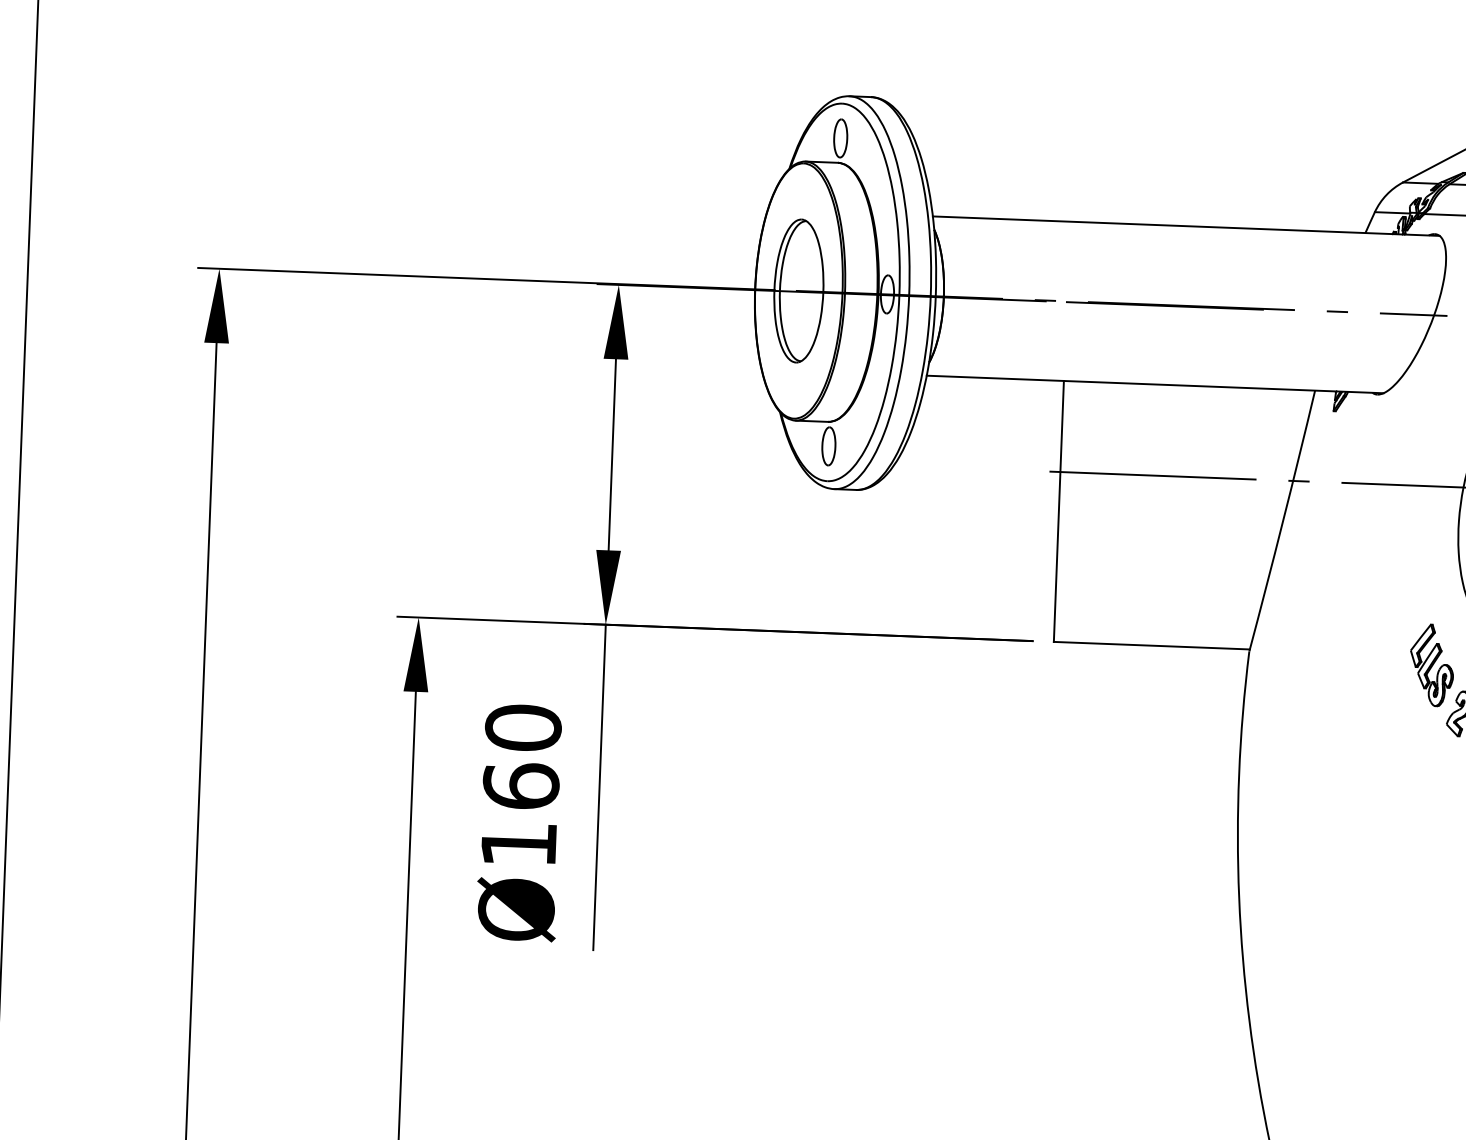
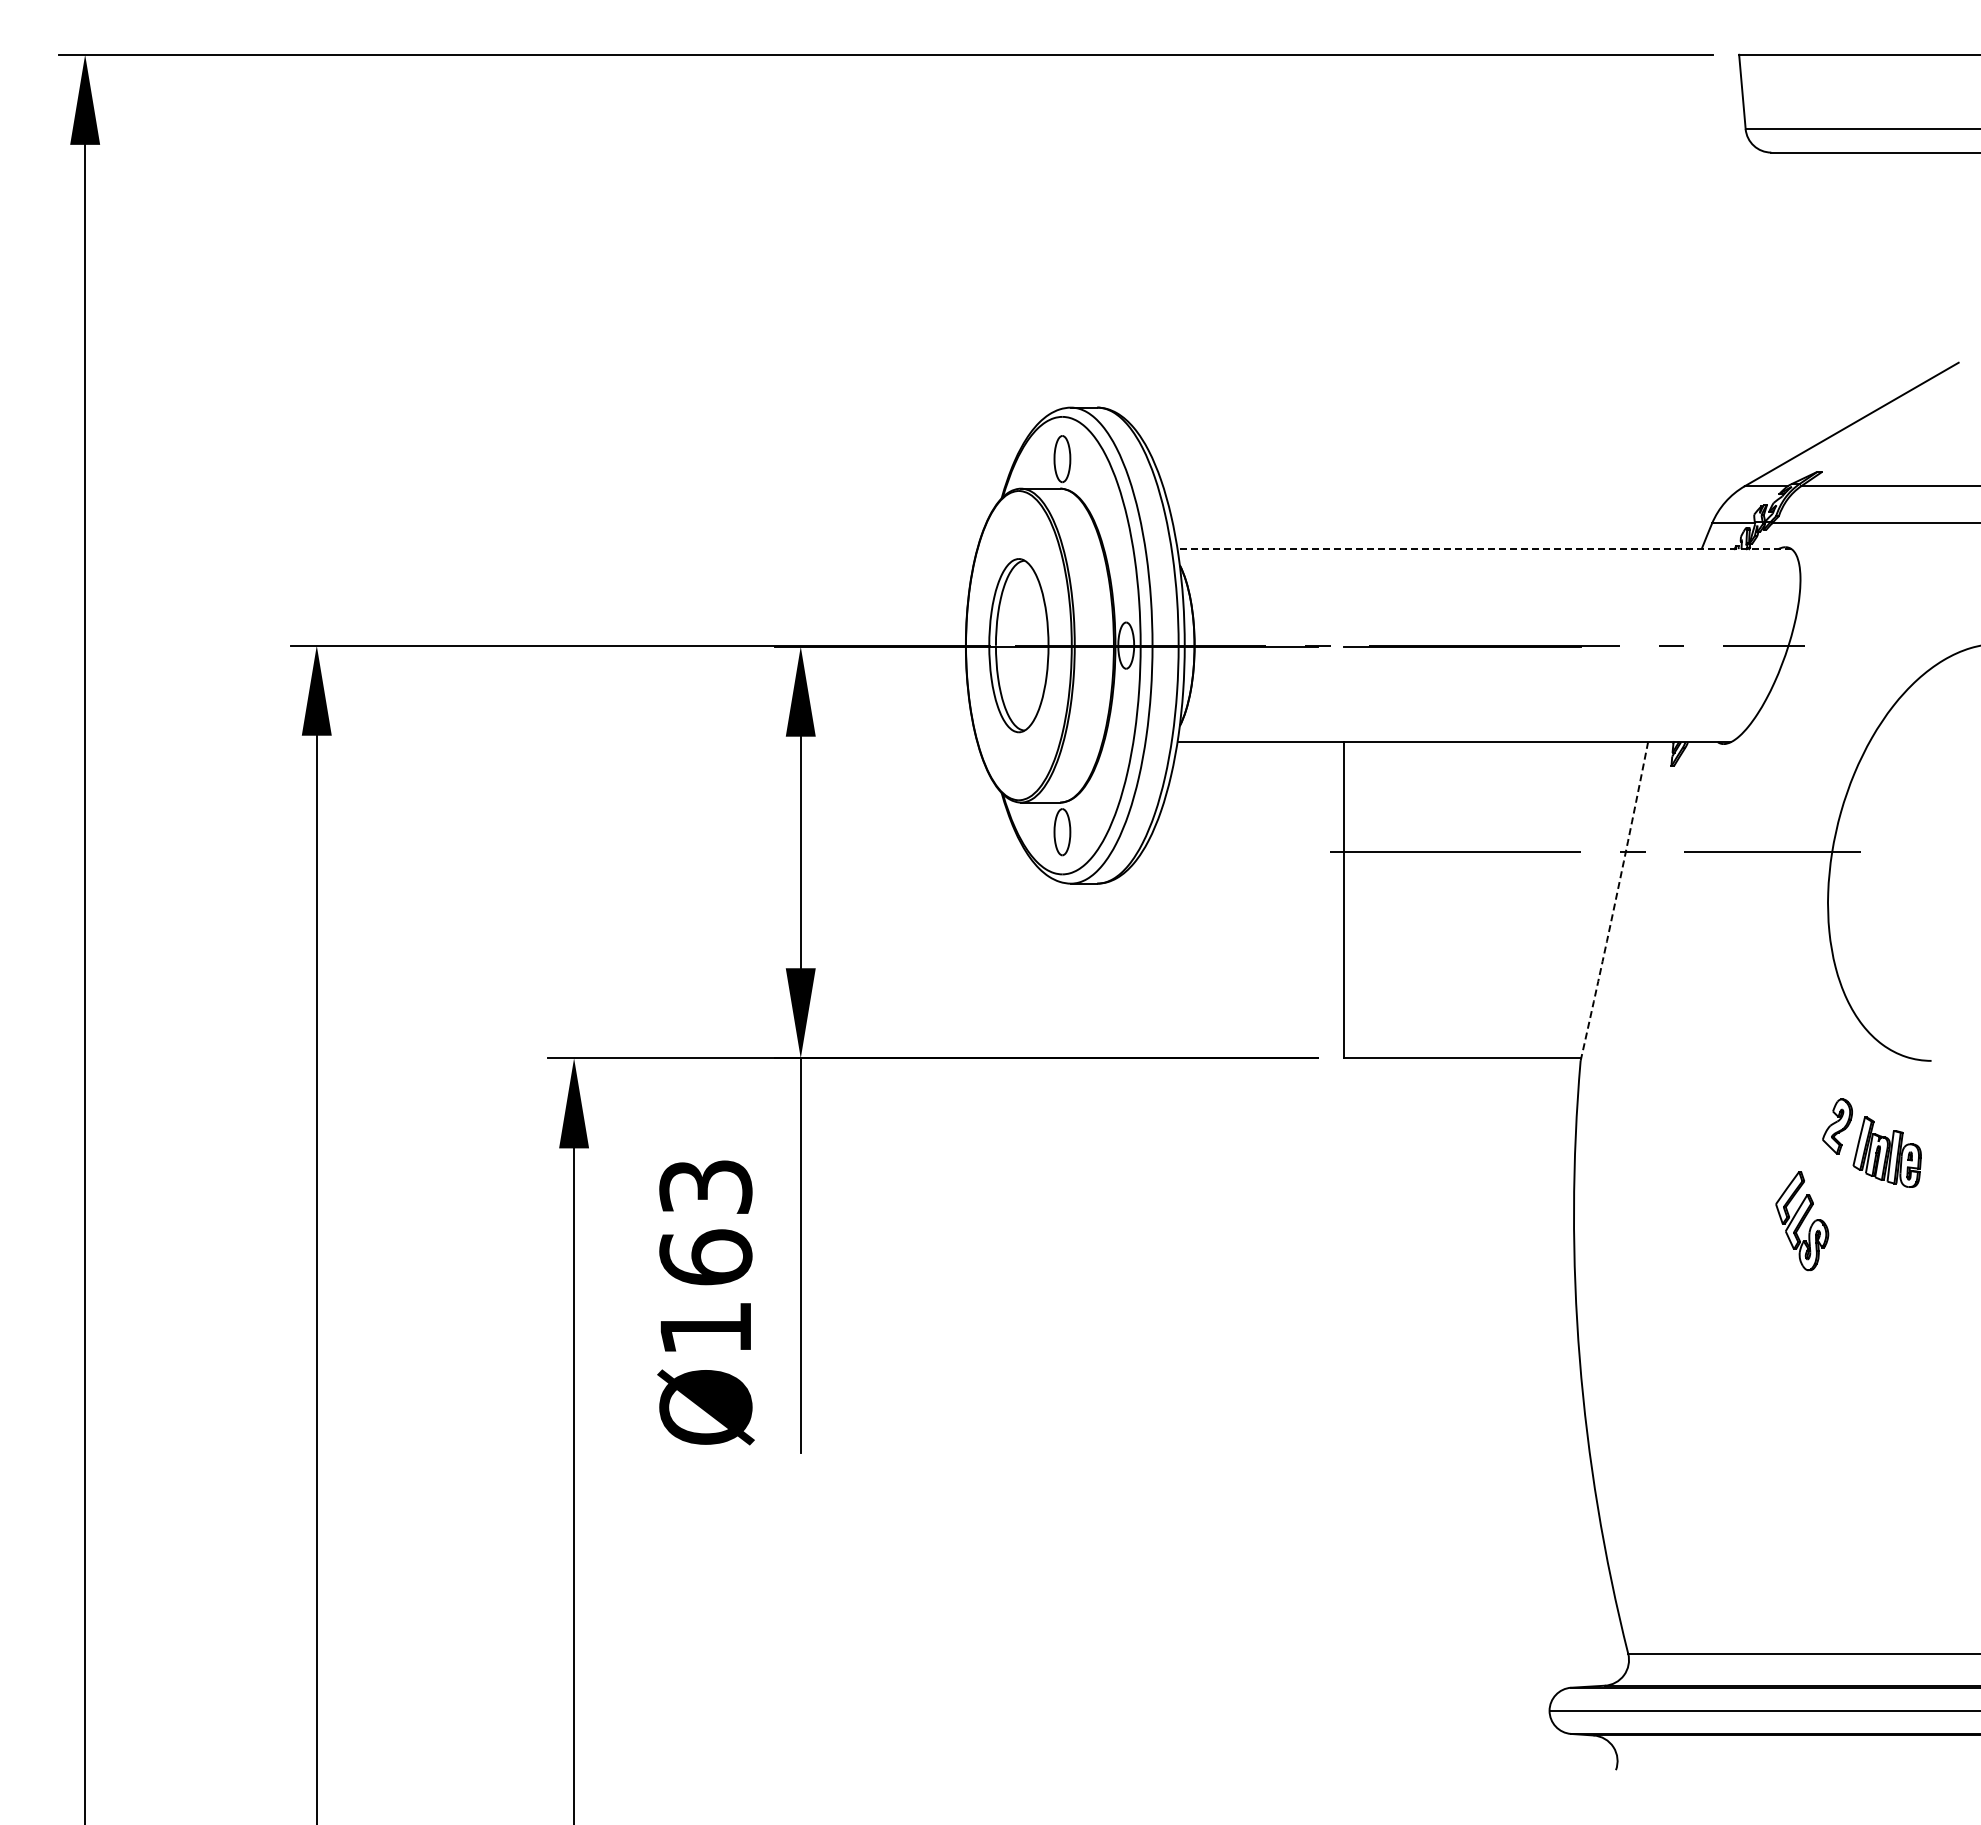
line: (1186, 226) -> (1484, 549), solid -> dashed
arc: (1283, 521) -> (1615, 901), solid -> dashed
part: (1432, 665) -> (1802, 1221), moved
text: (523, 727) -> (705, 1186), Ø160 -> Ø163

